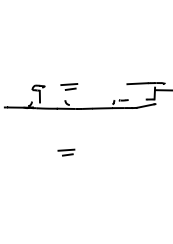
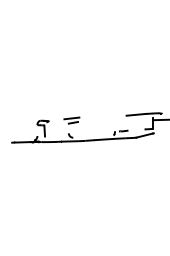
part: (65, 152) -> (71, 182), removed

